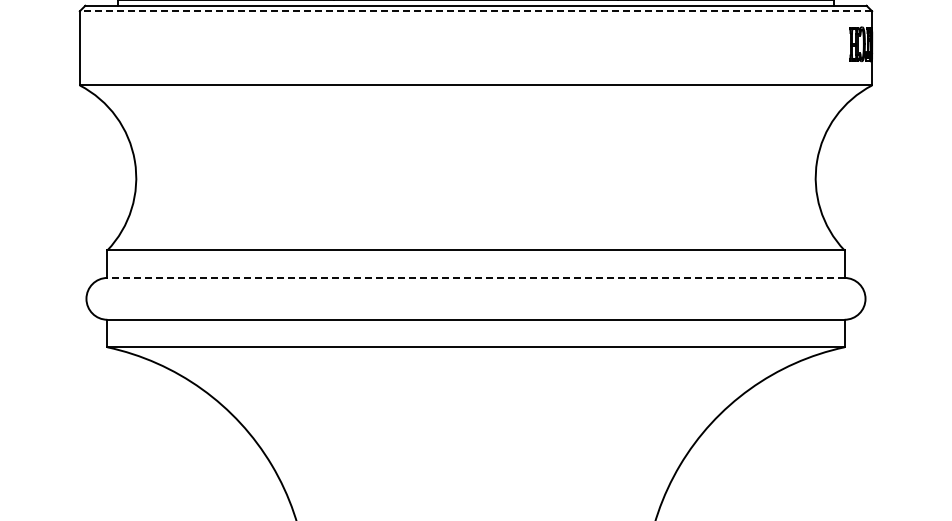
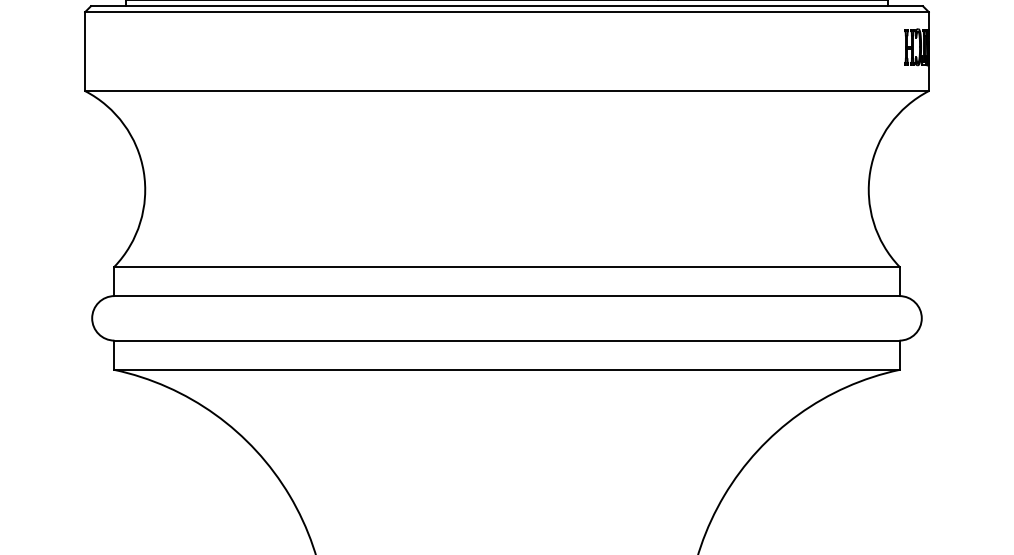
line: (475, 11) -> (506, 12), dashed -> solid
line: (476, 277) -> (507, 295), dashed -> solid

